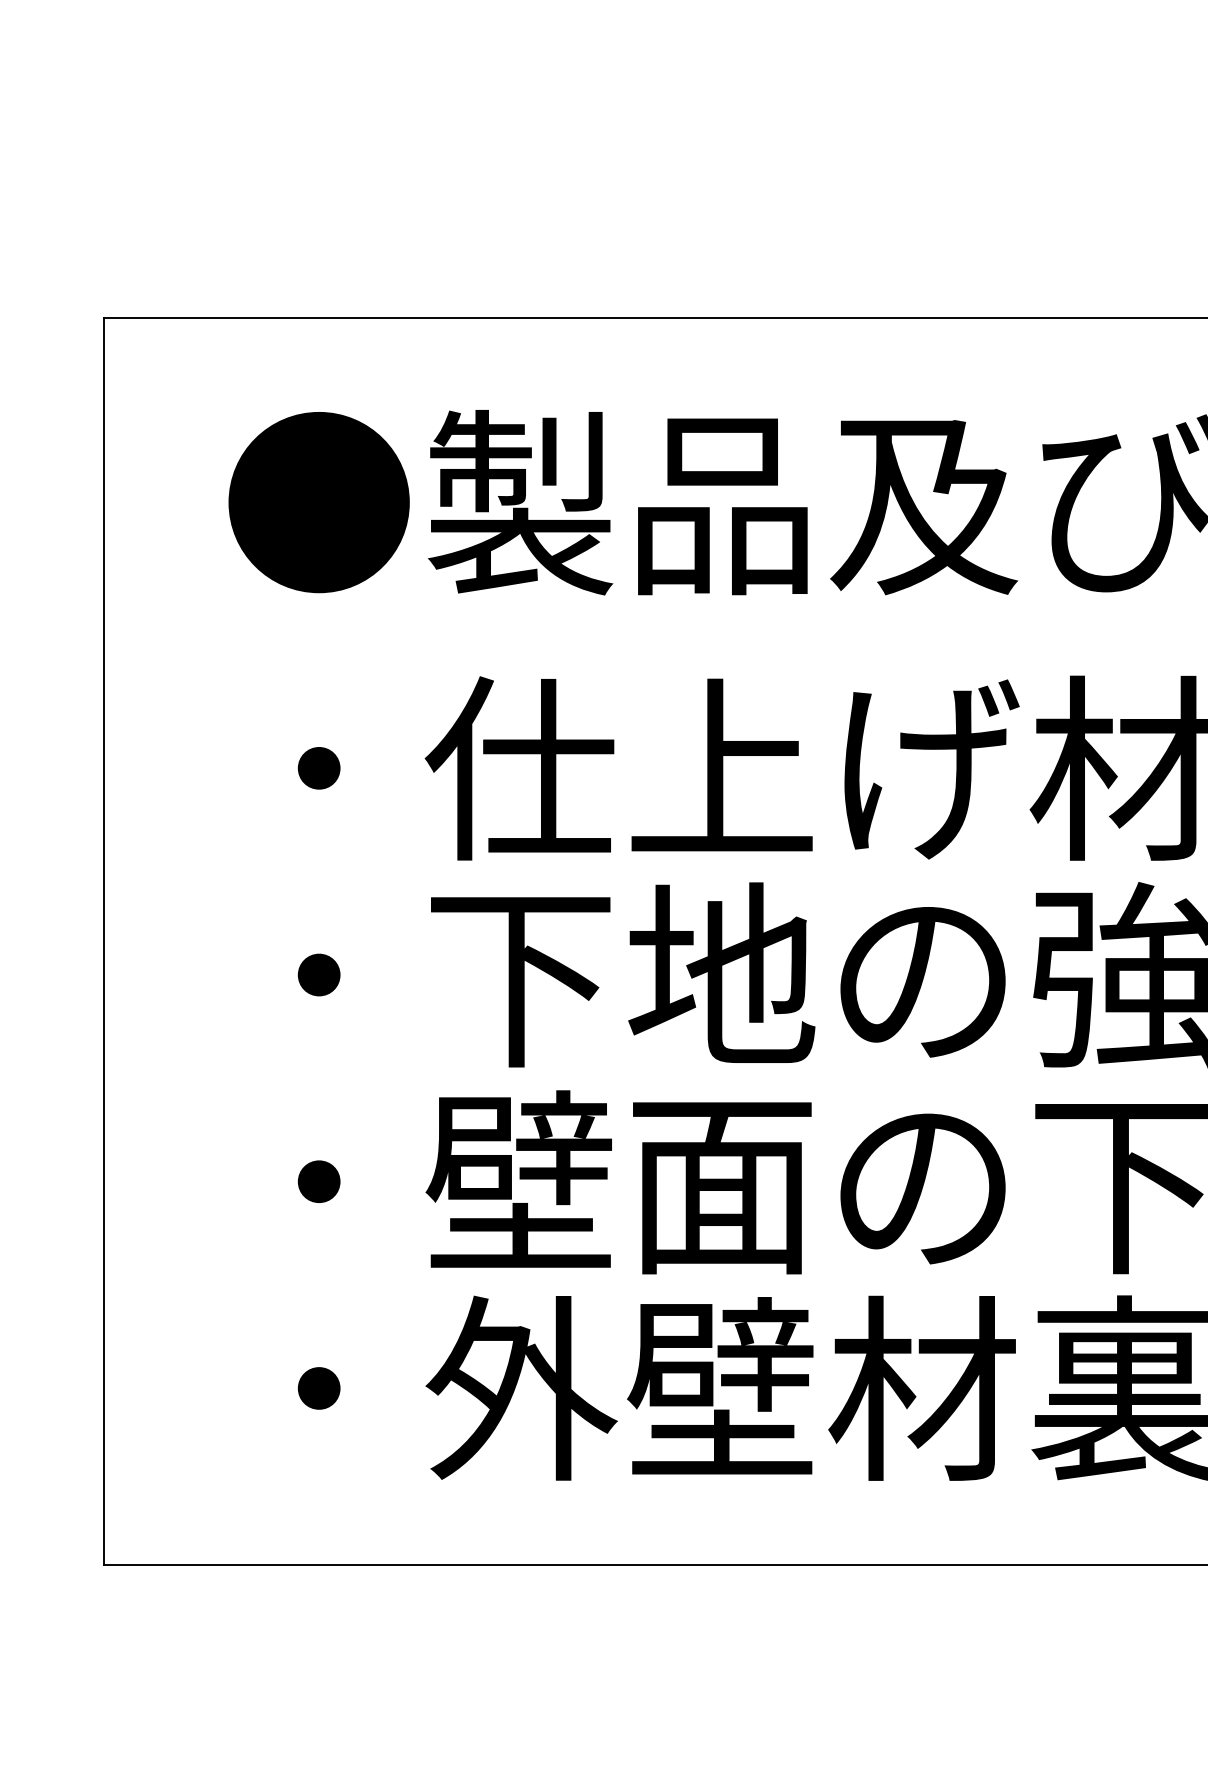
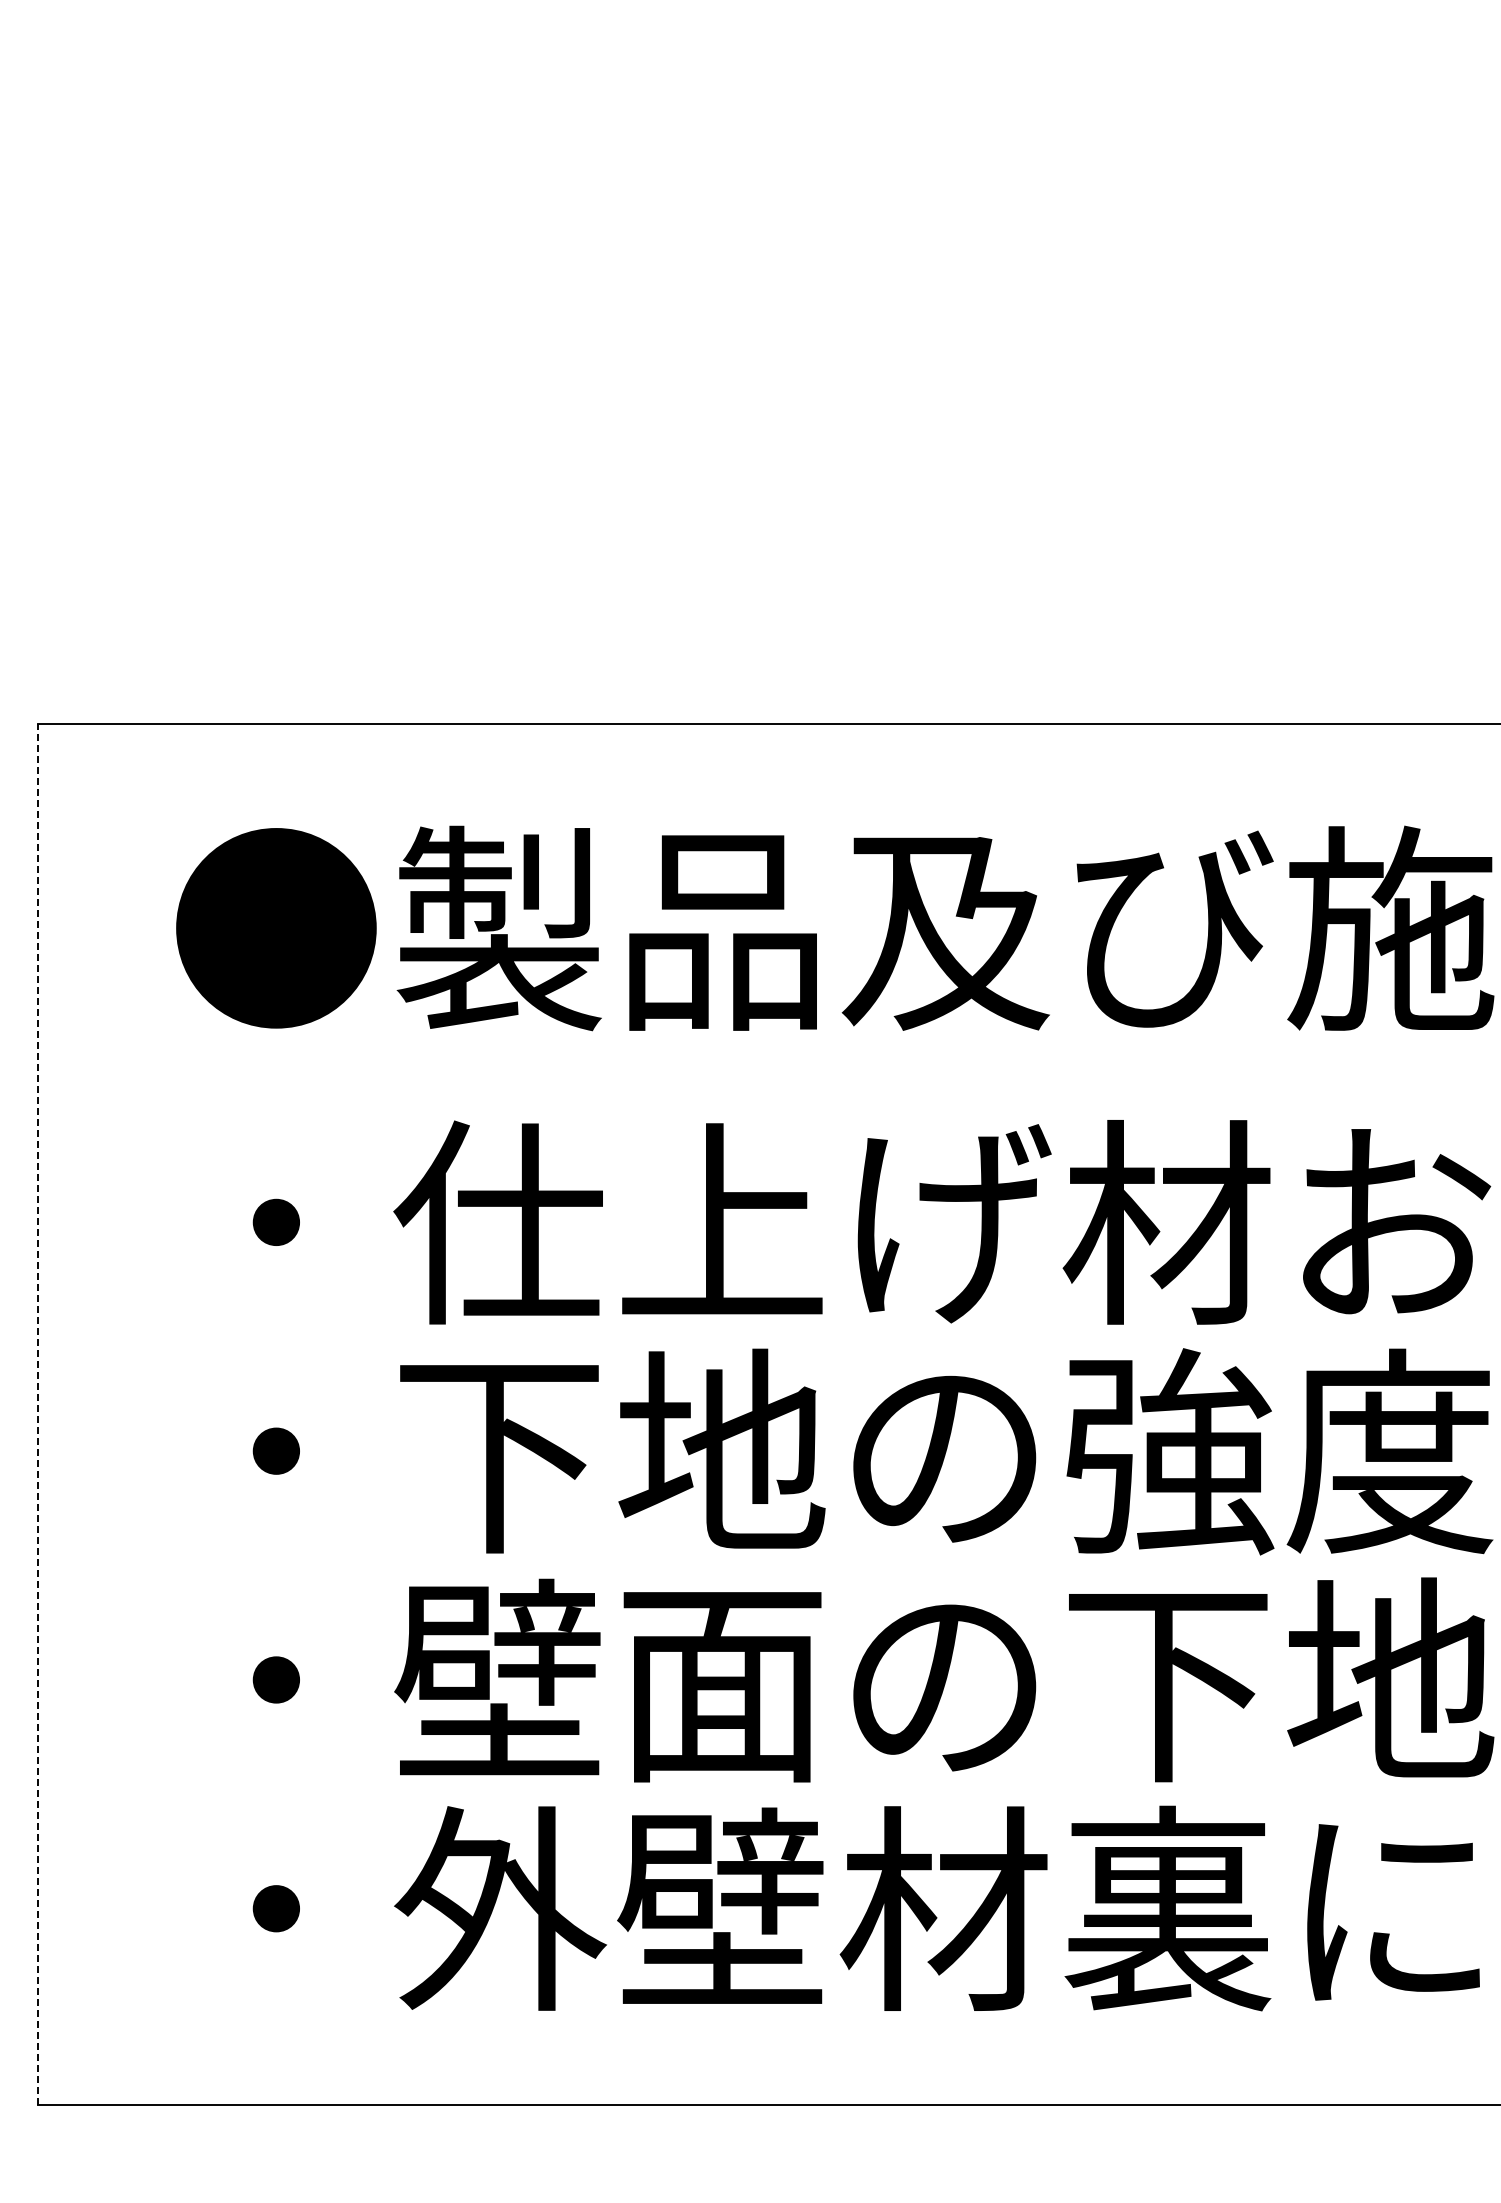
line: (103, 940) -> (37, 1413), solid -> dashed

